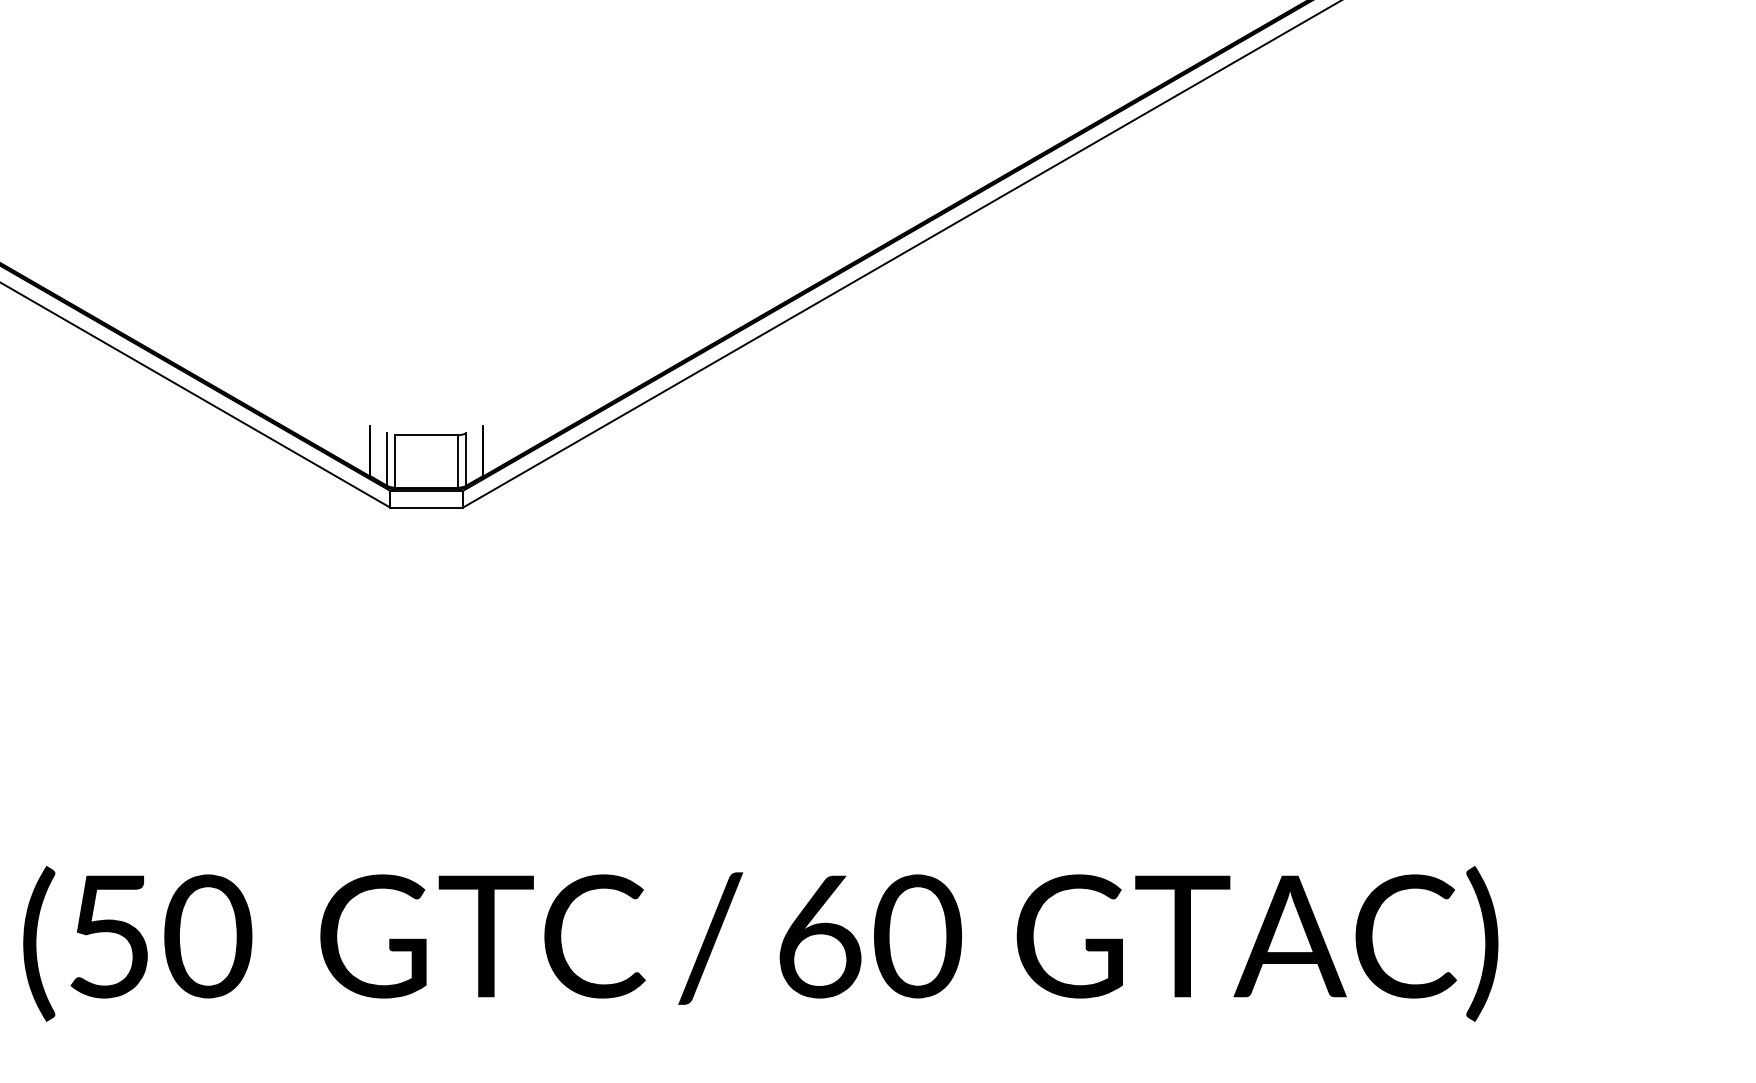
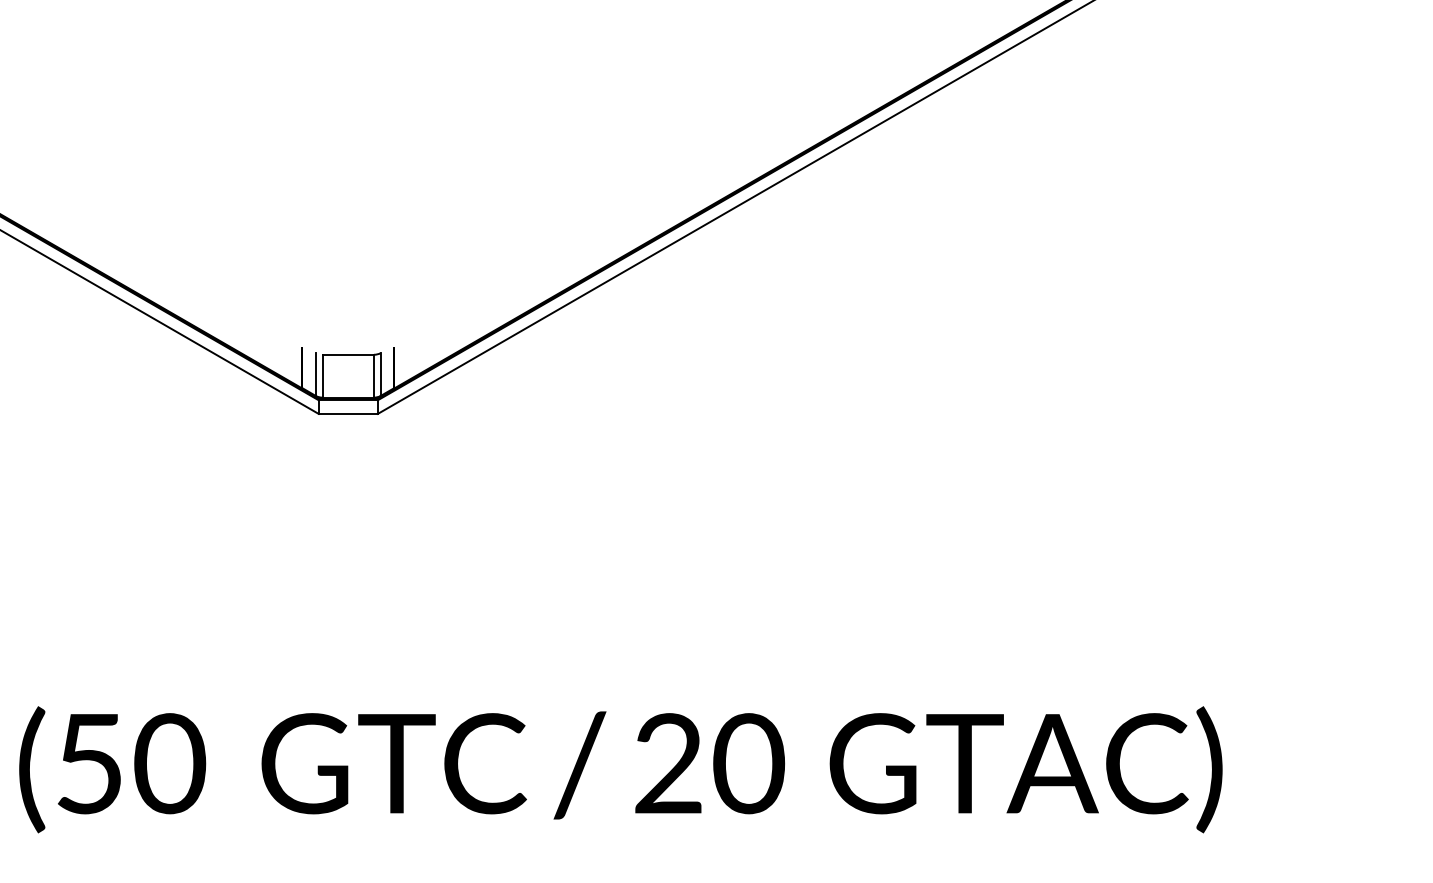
text: (819, 936) -> (668, 763), 60 -> 20

